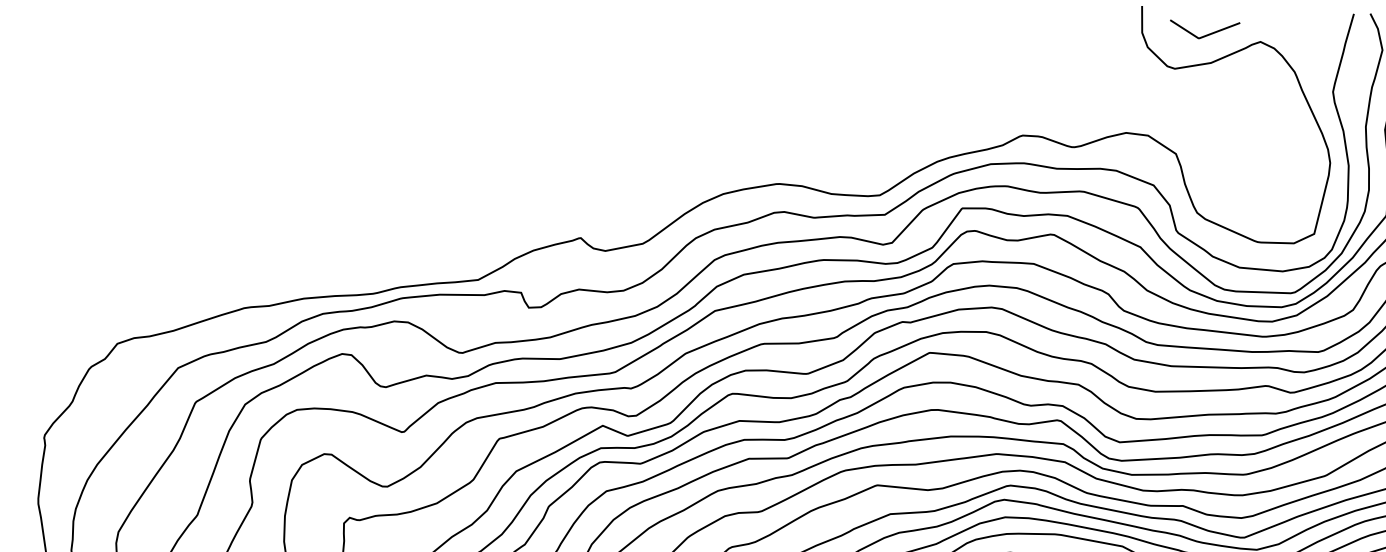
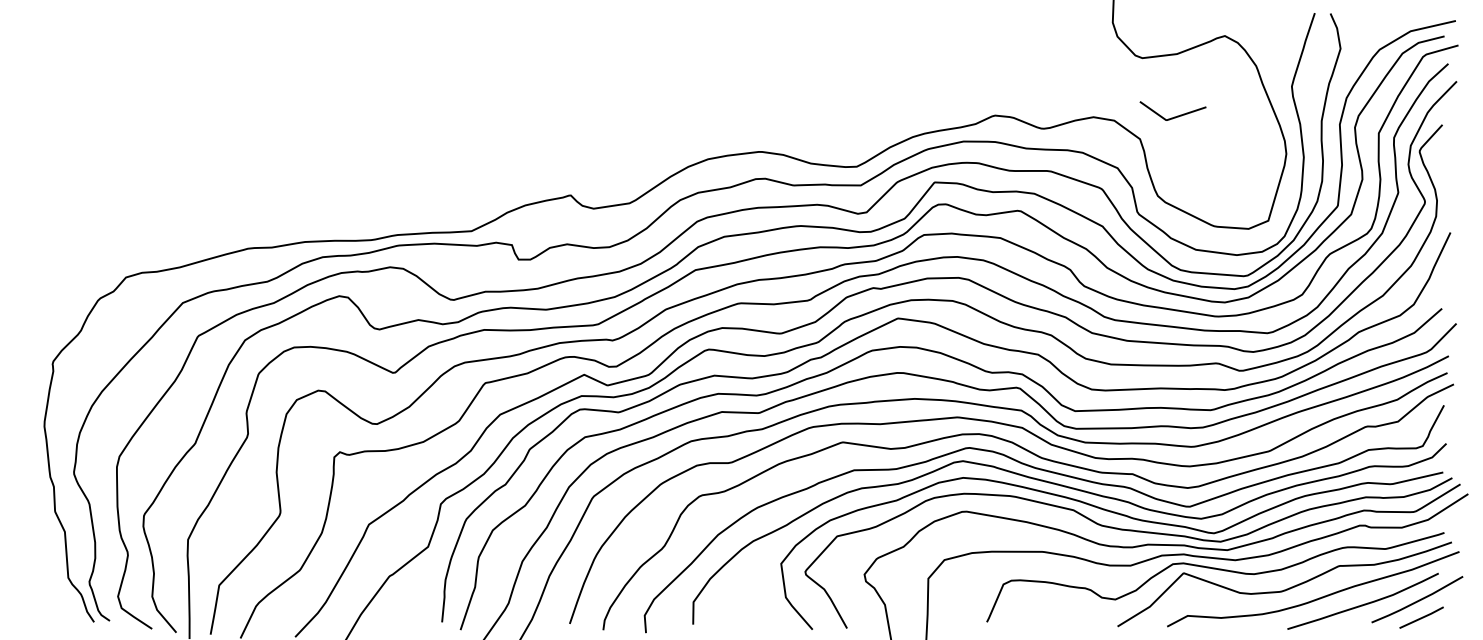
line: (1207, 34) -> (1174, 116), moved

